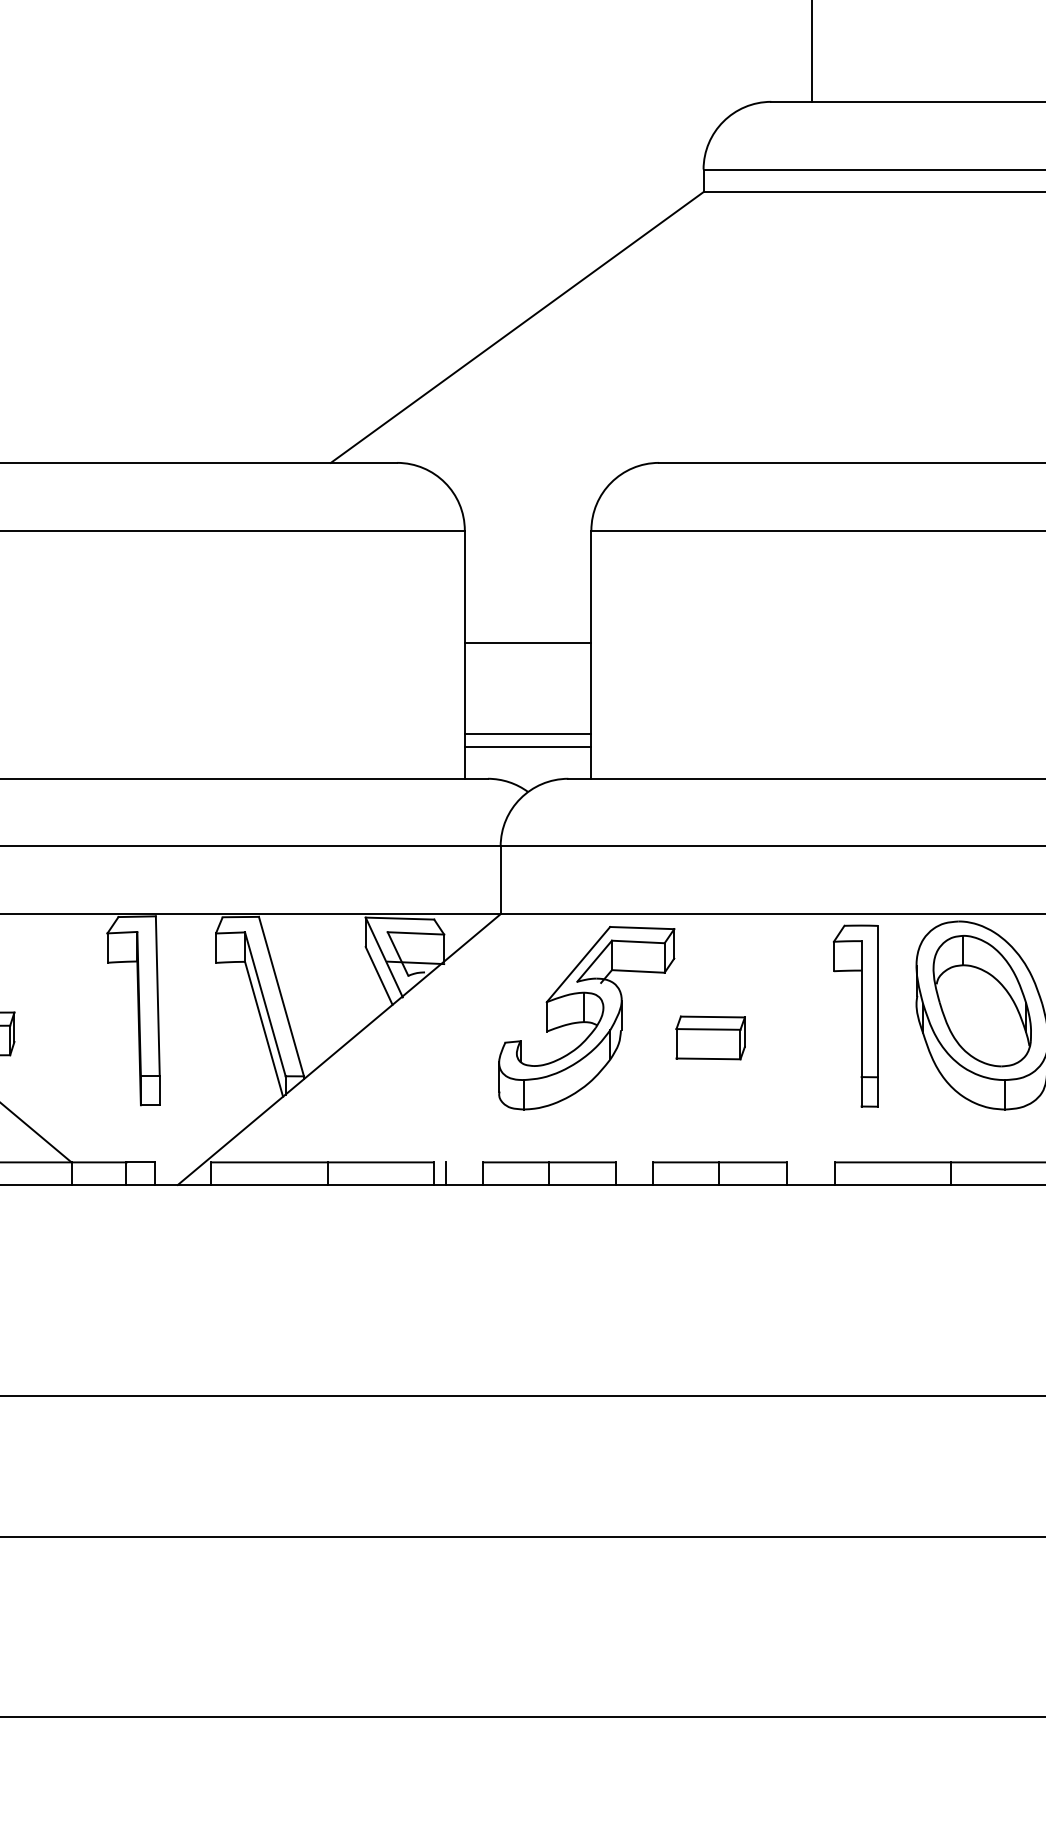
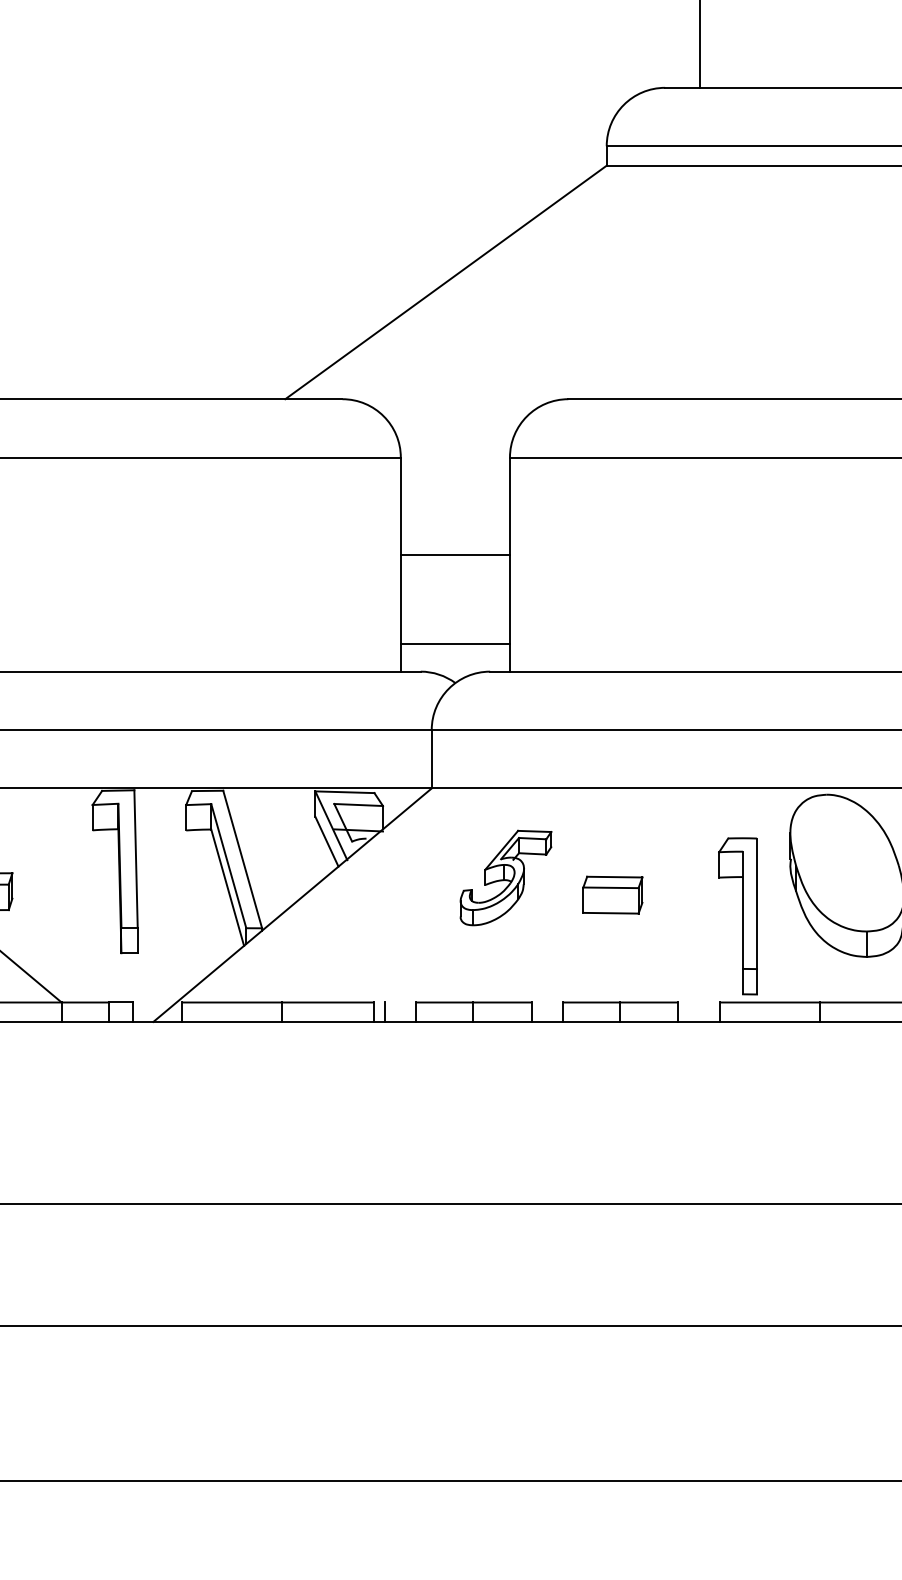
line: (527, 733) -> (454, 632), removed
part: (982, 1001) -> (847, 863), removed
part: (855, 1016) -> (737, 916), moved
part: (586, 1017) -> (505, 877), size x0.6

